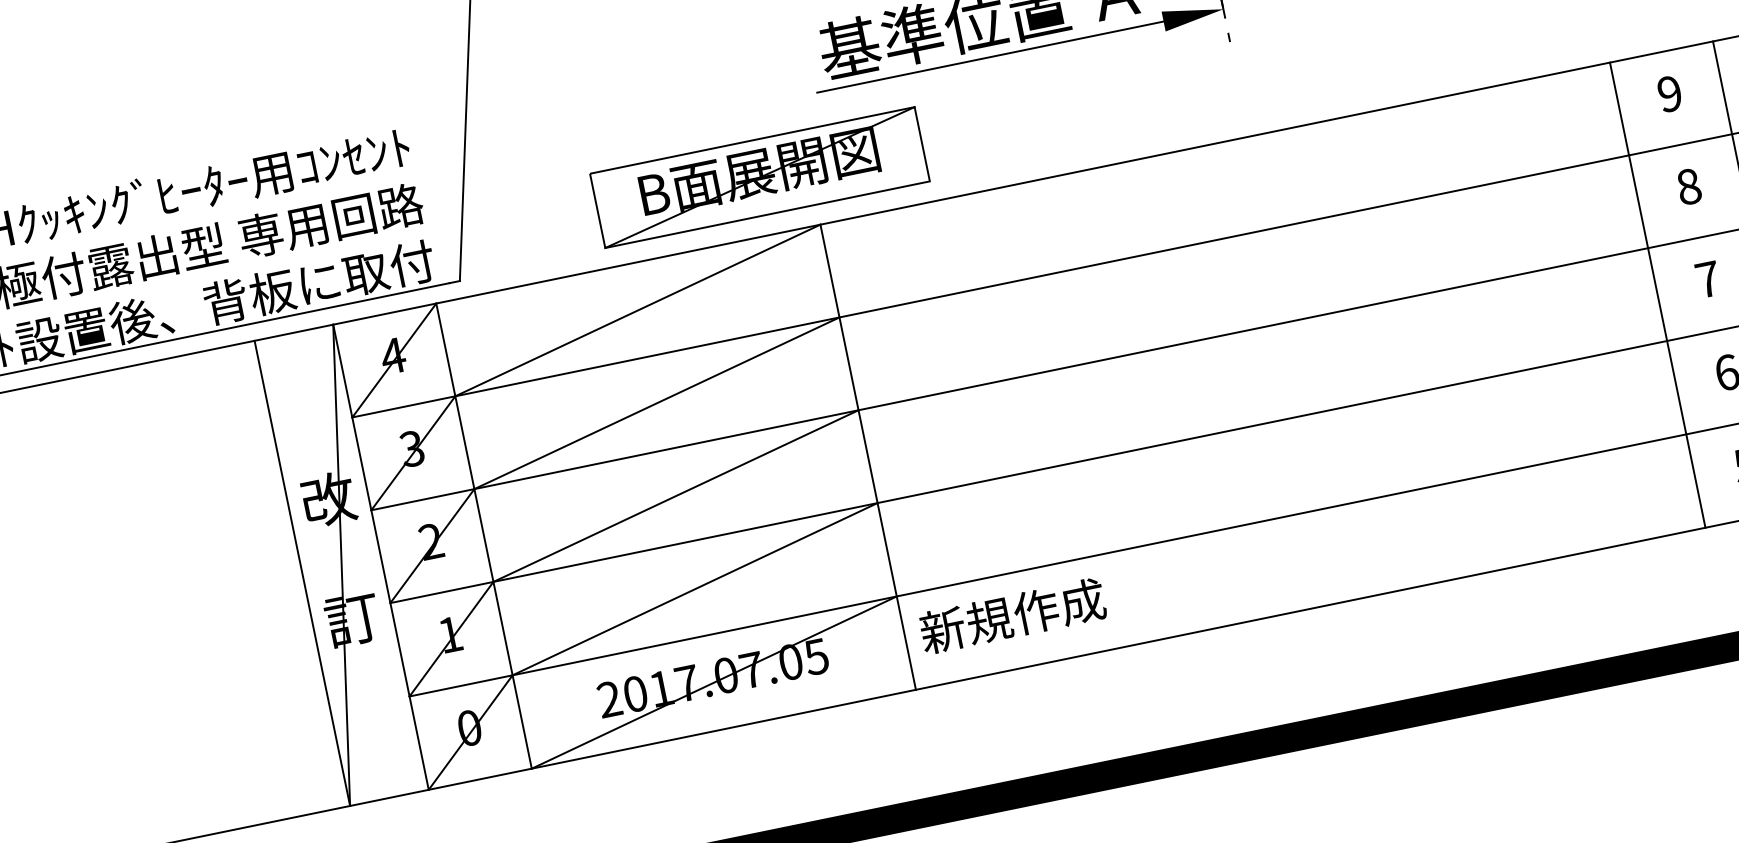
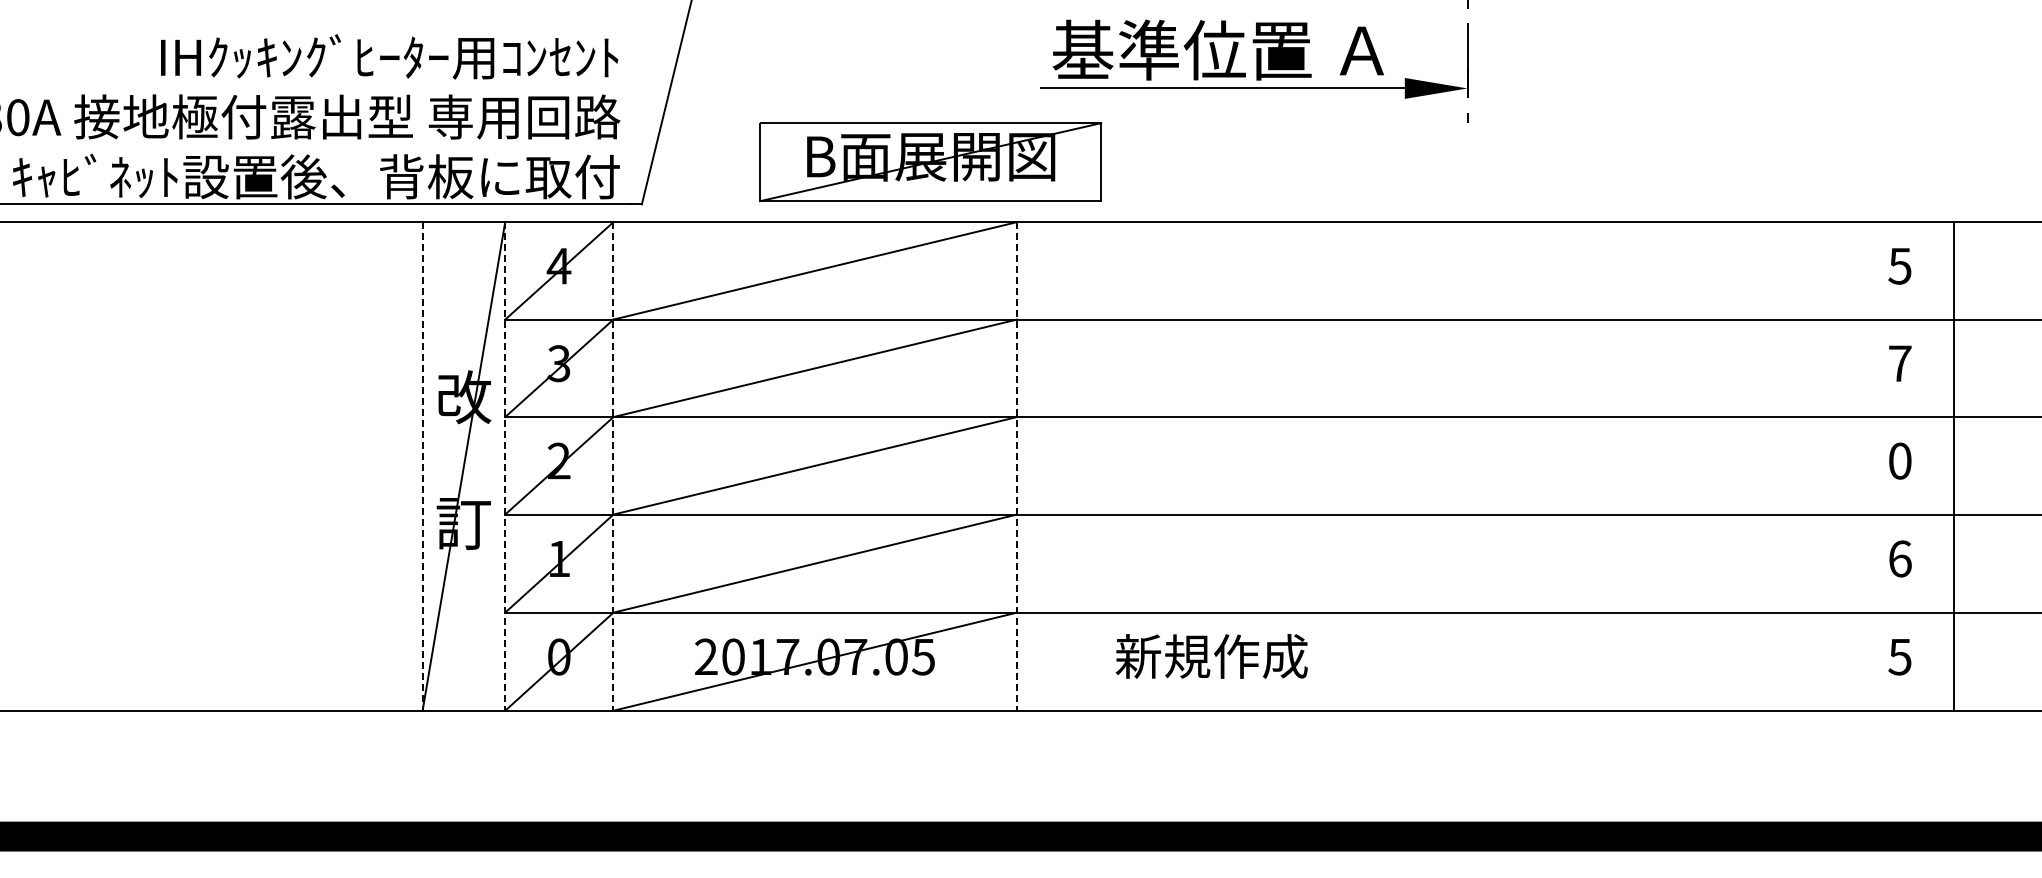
text: (1669, 93) -> (1899, 265), 9 -> 5
part: (759, 177) -> (930, 162), moved
text: (1689, 186) -> (1900, 363), 8 -> 7
text: (1708, 278) -> (1900, 460), 7 -> 0
line: (1657, 295) -> (1846, 466), removed
line: (867, 457) -> (1016, 466), solid -> dashed
line: (484, 536) -> (613, 466), solid -> dashed
line: (381, 557) -> (505, 466), solid -> dashed
line: (302, 573) -> (422, 466), solid -> dashed
text: (1012, 616) -> (1211, 656), moved

